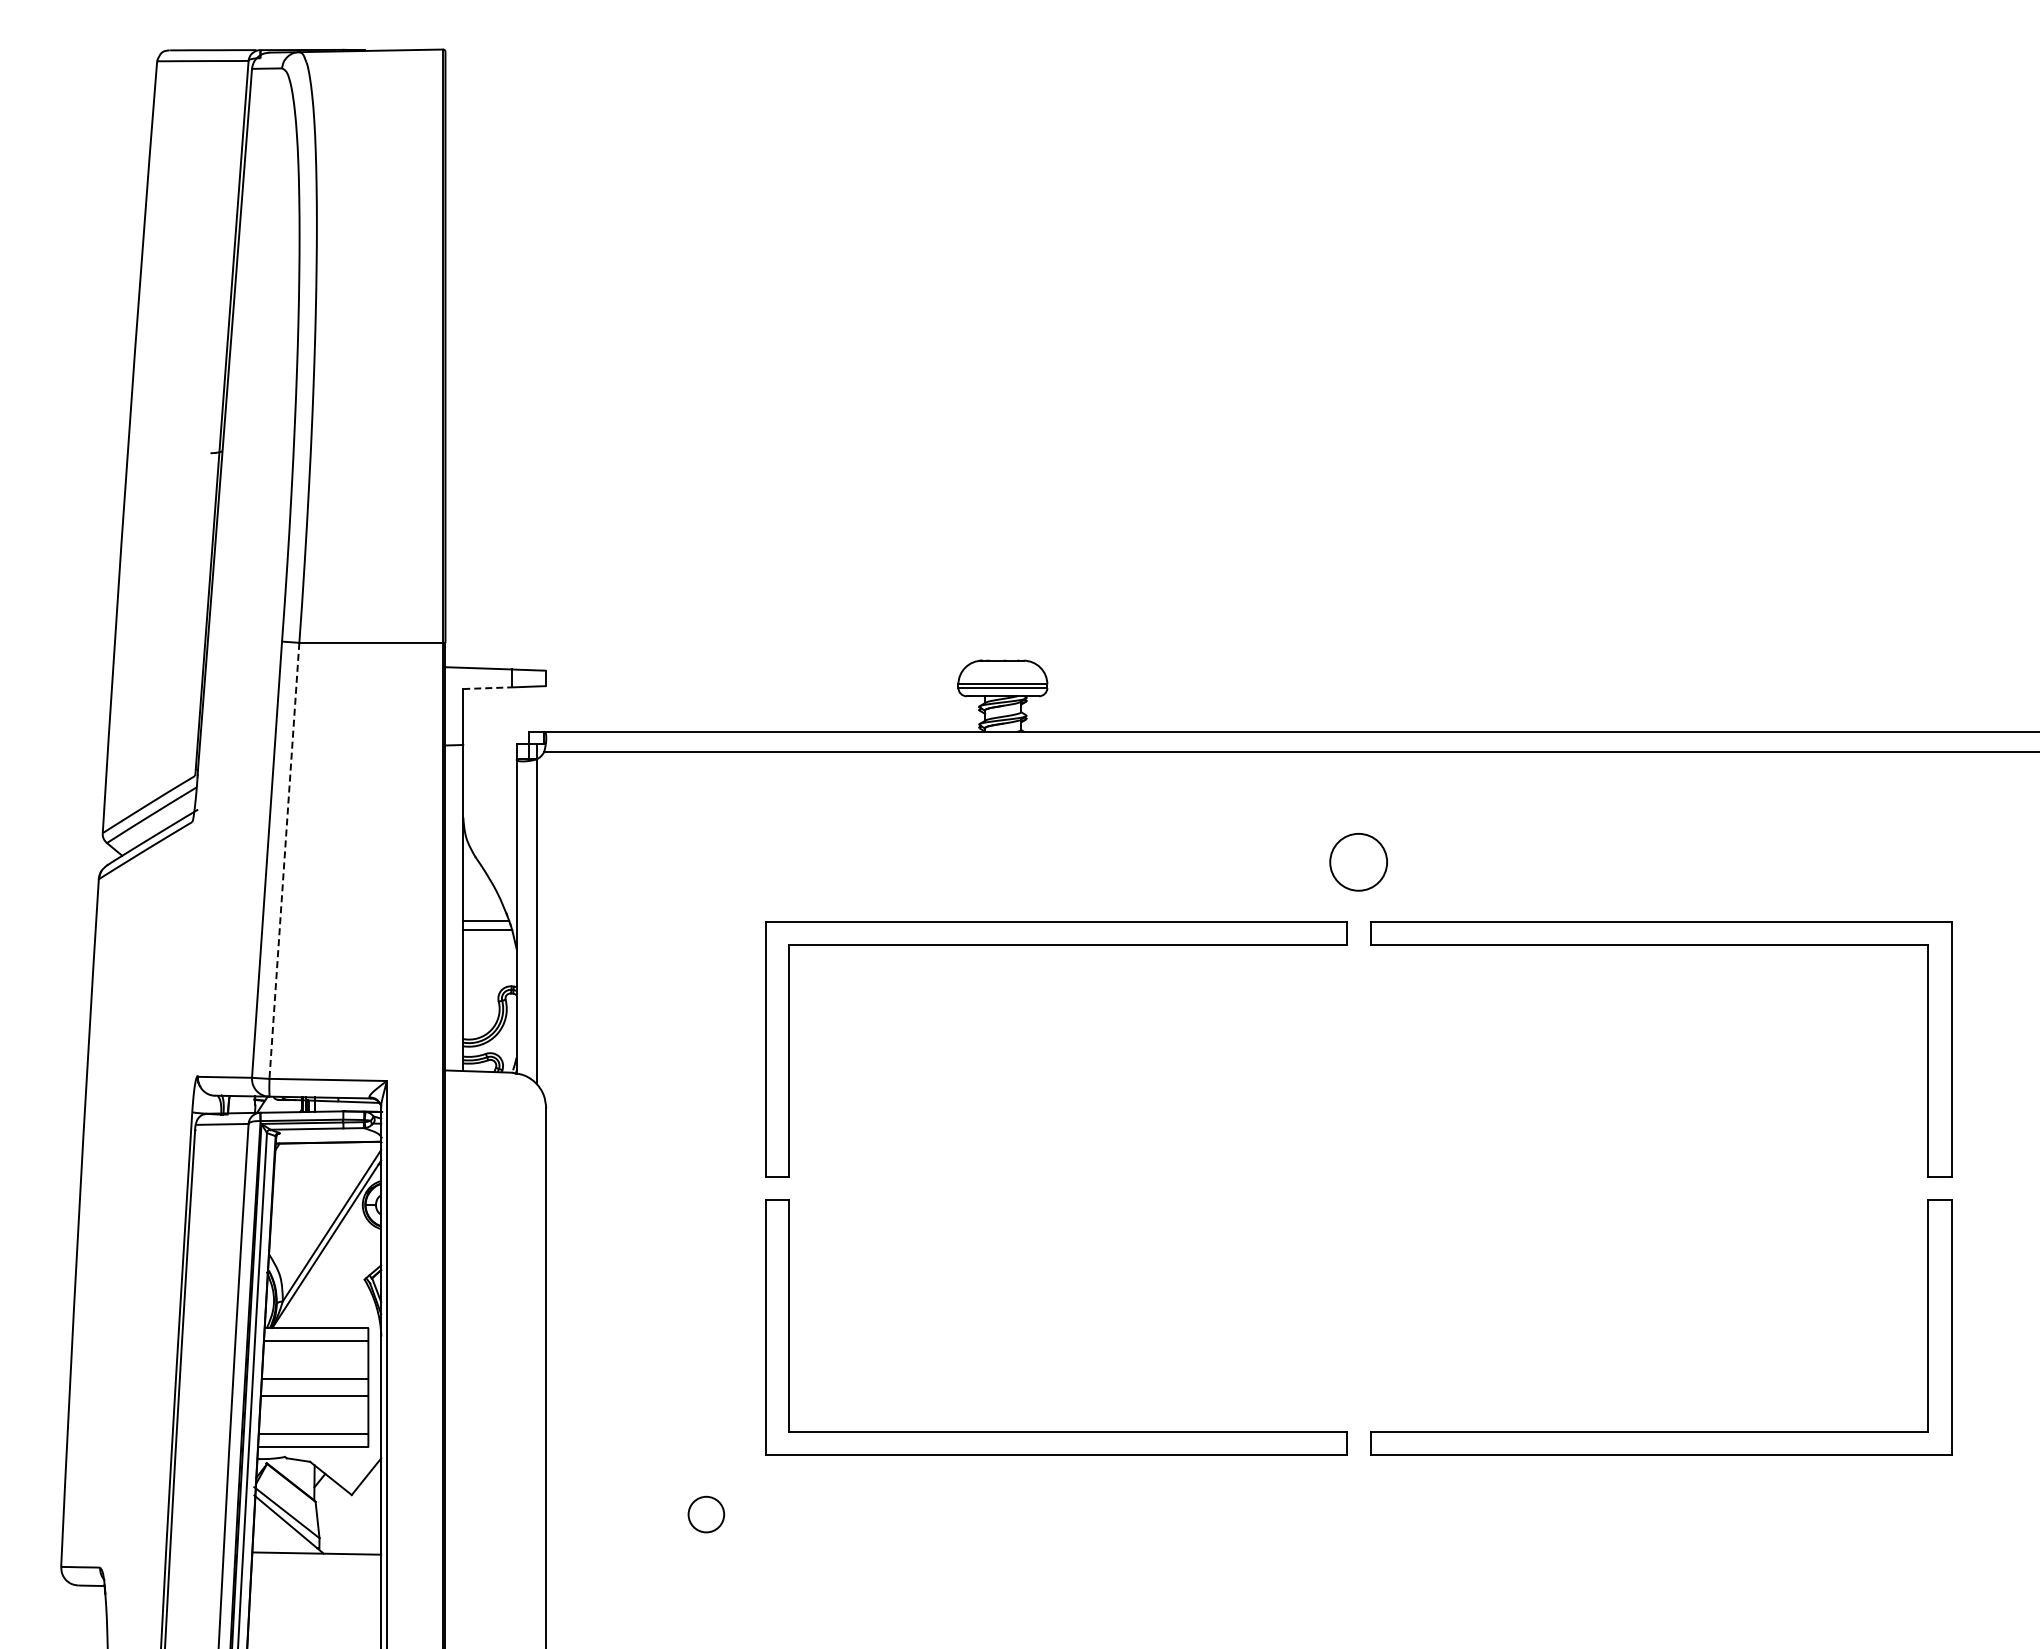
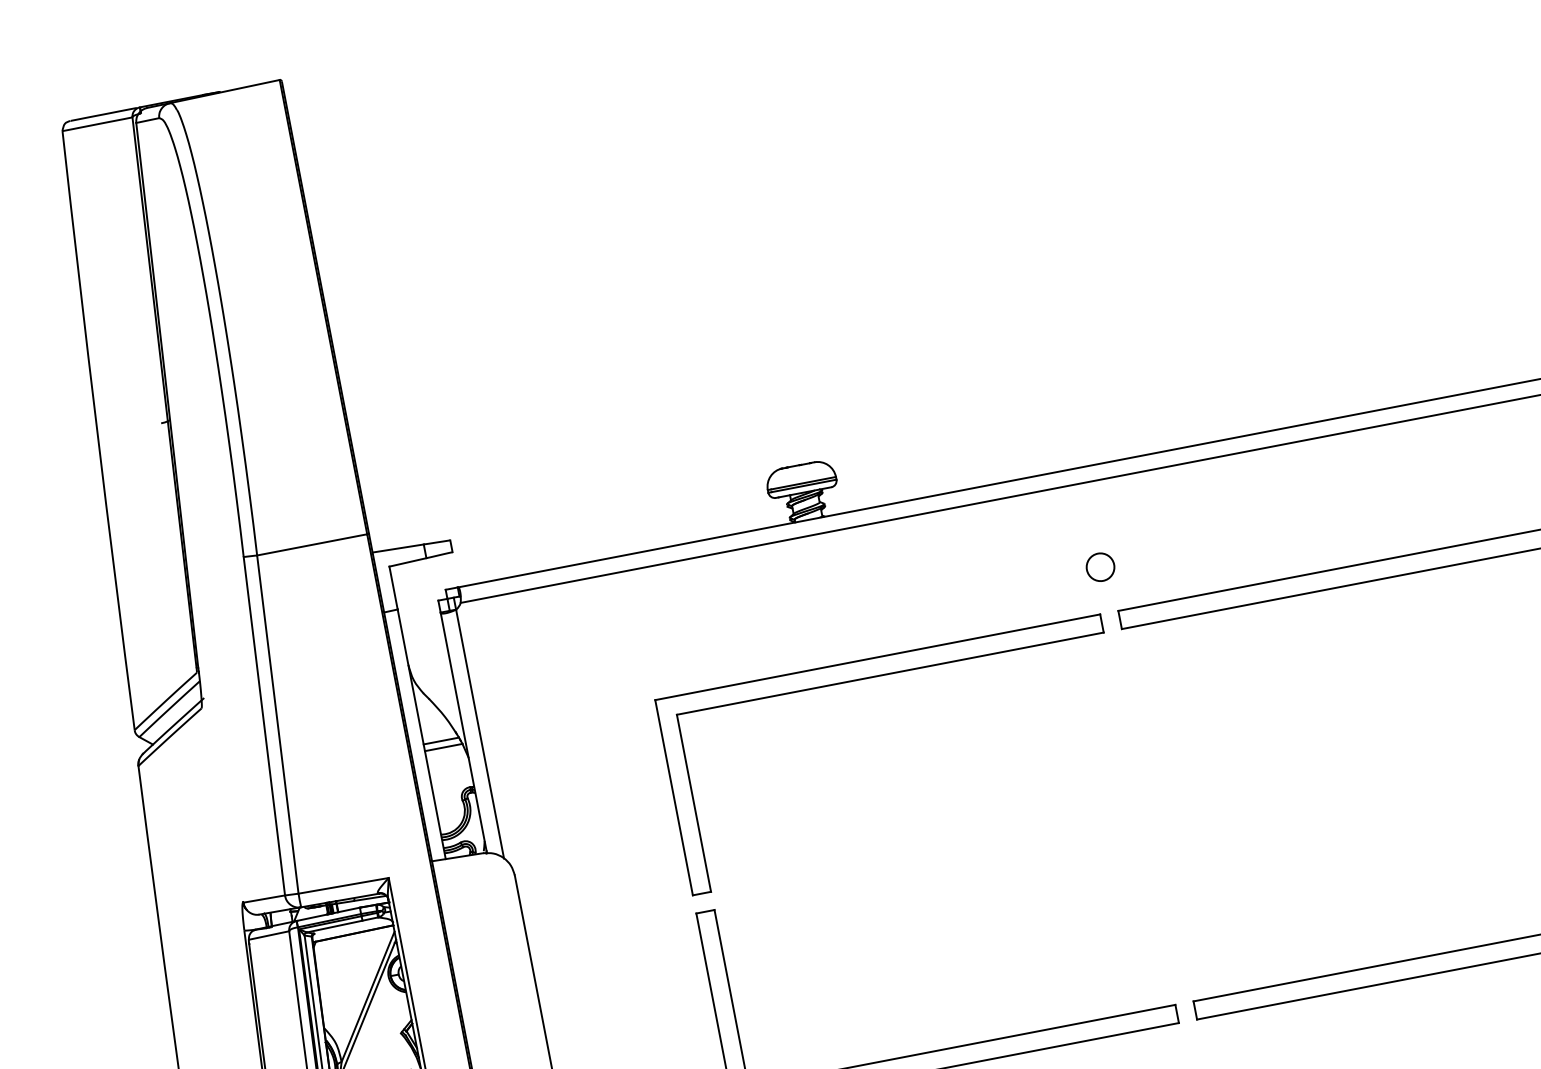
line: (488, 688) -> (408, 562), dashed -> solid
line: (284, 861) -> (278, 725), dashed -> solid
circle: (1358, 862) -> (1100, 567), size x0.62

